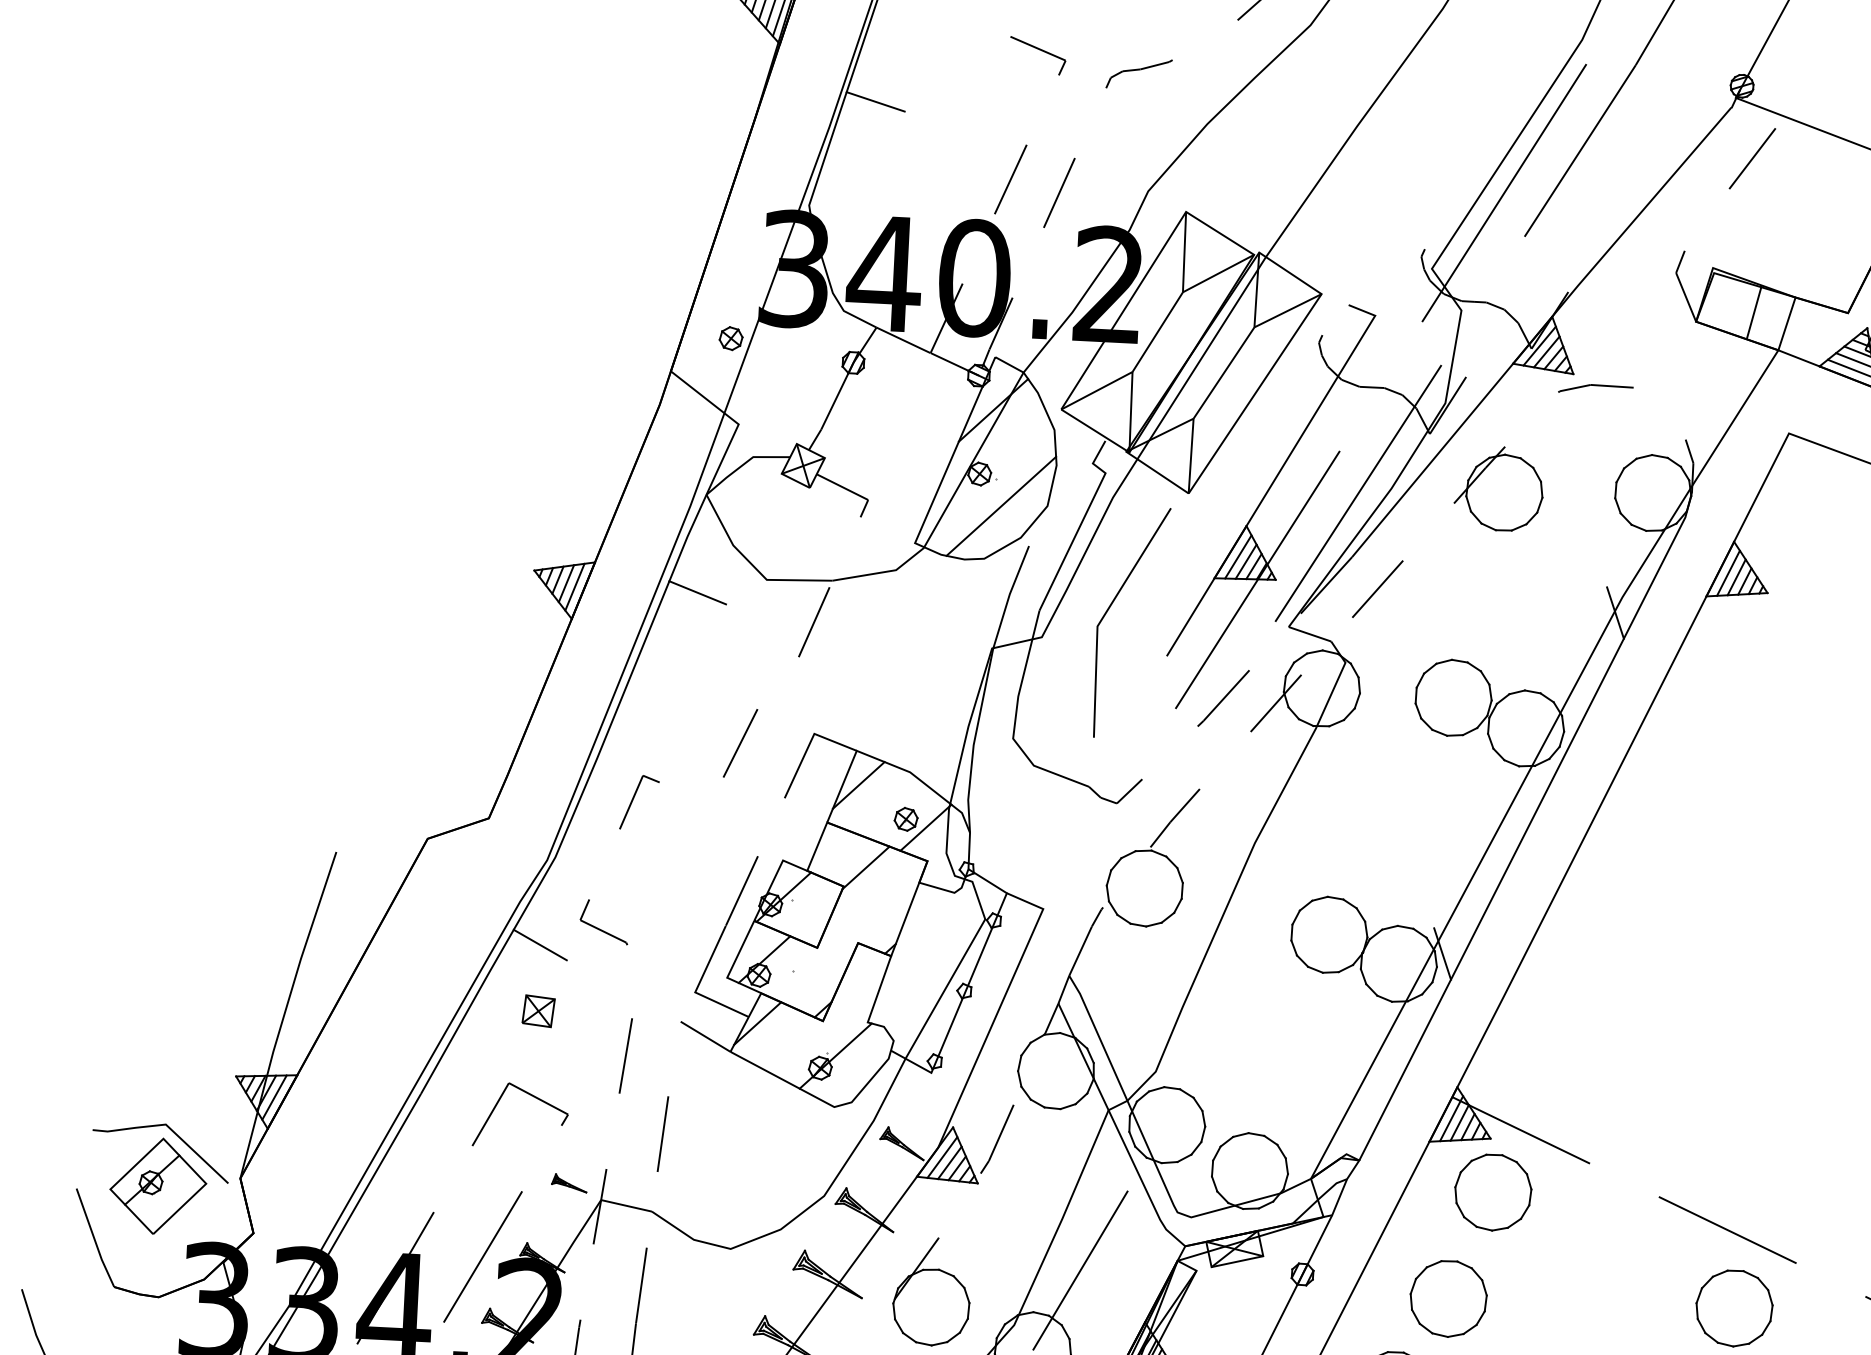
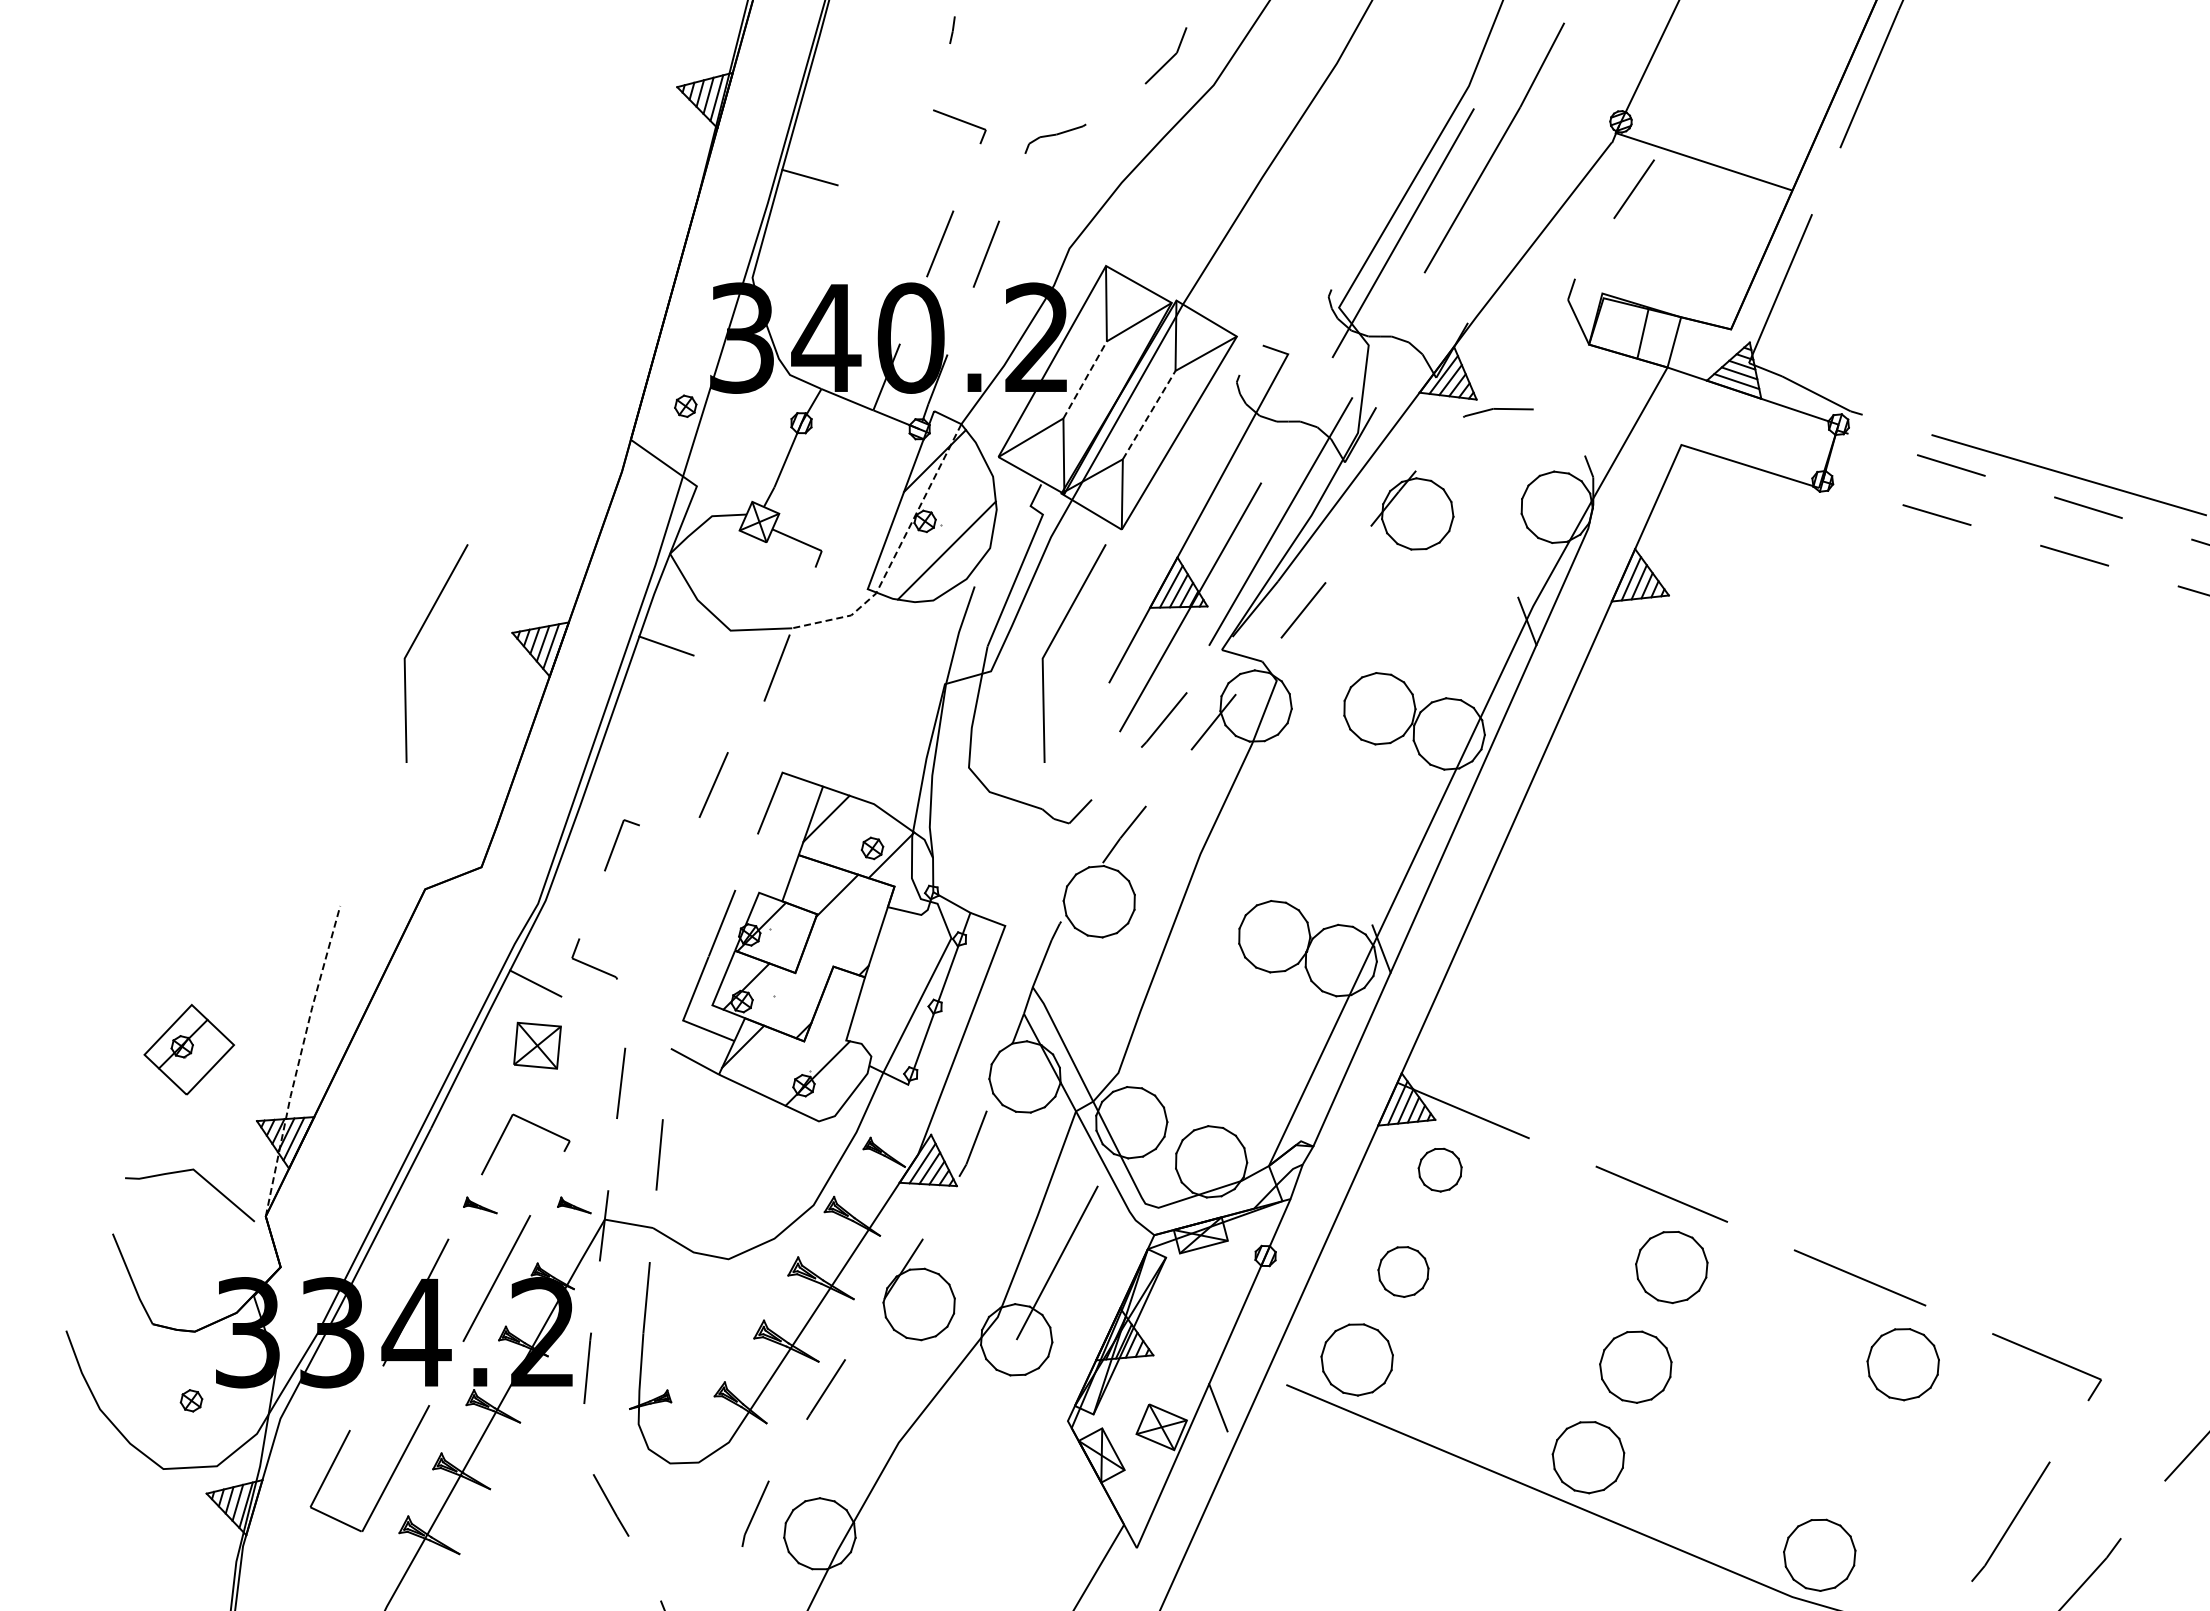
line: (1158, 331) -> (1085, 379), solid -> dashed
line: (1224, 372) -> (1149, 414), solid -> dashed
line: (947, 505) -> (896, 552), solid -> dashed
line: (429, 576) -> (414, 643), added
part: (537, 1011) -> (536, 1045), size x1.6
line: (284, 1013) -> (299, 1059), solid -> dashed
part: (469, 1178) -> (480, 1205), added
part: (157, 1186) -> (188, 1049), moved
part: (1492, 1191) -> (1439, 1169), size x0.6
part: (1448, 1298) -> (1403, 1271), size x0.7

